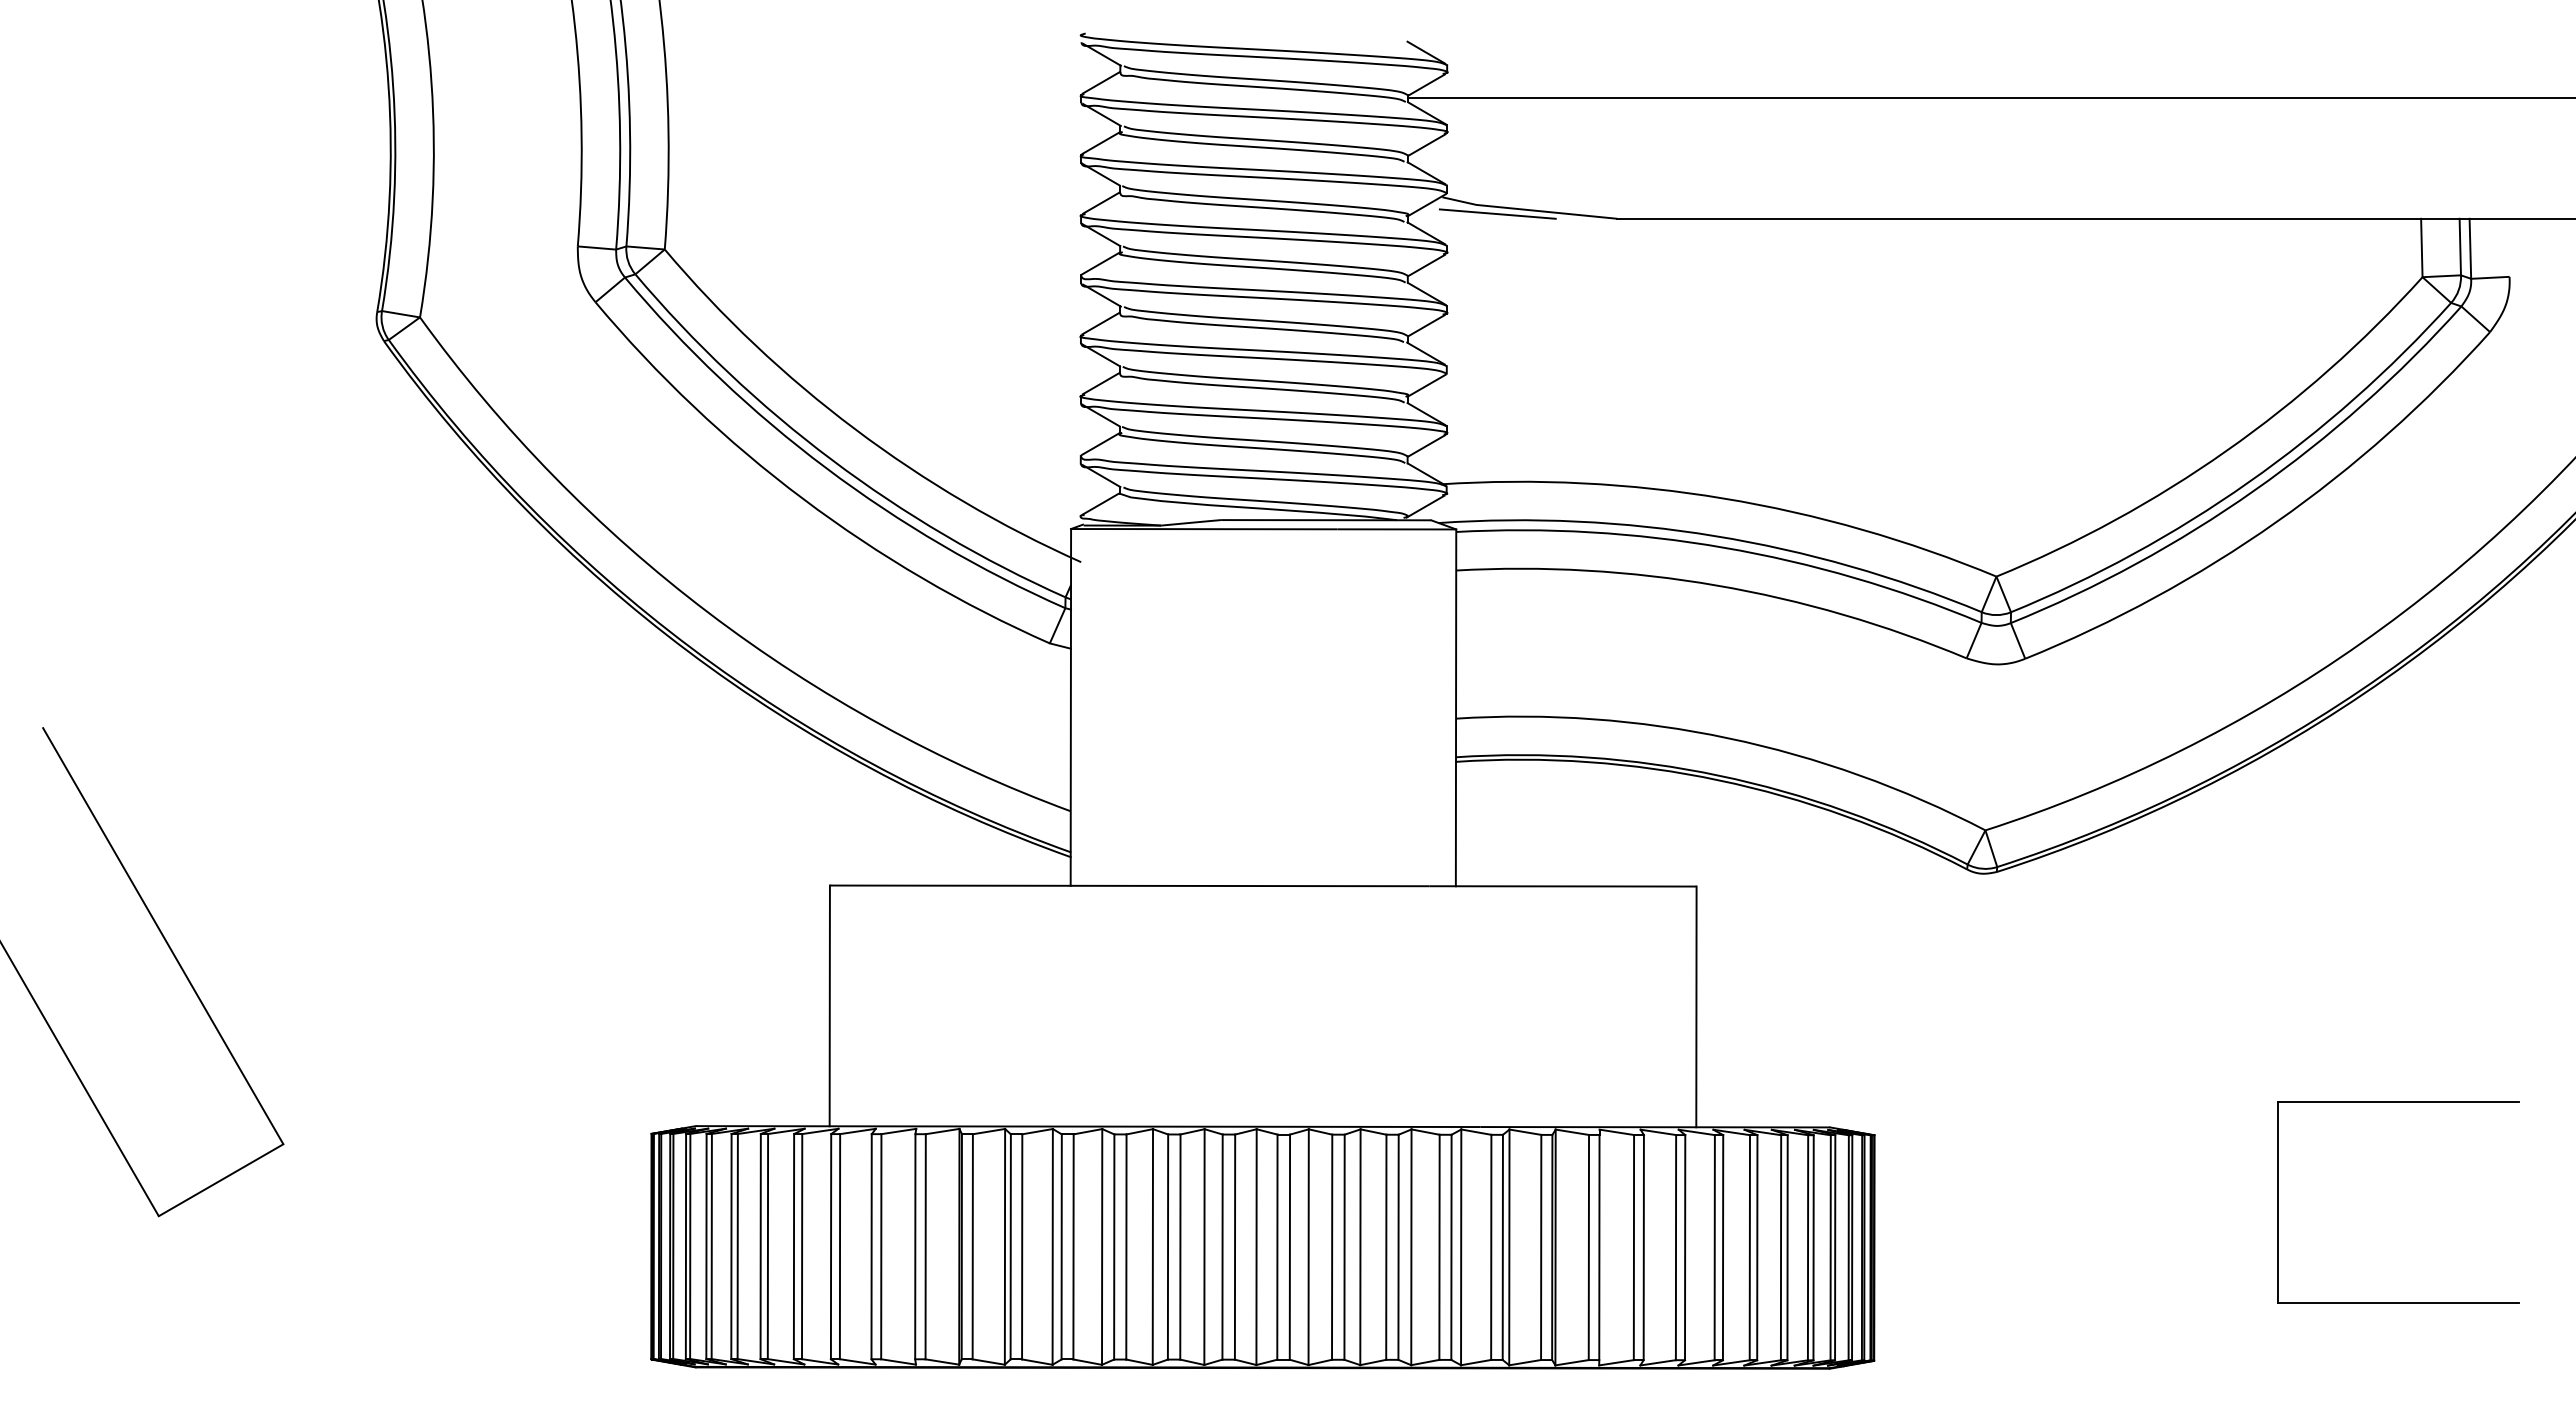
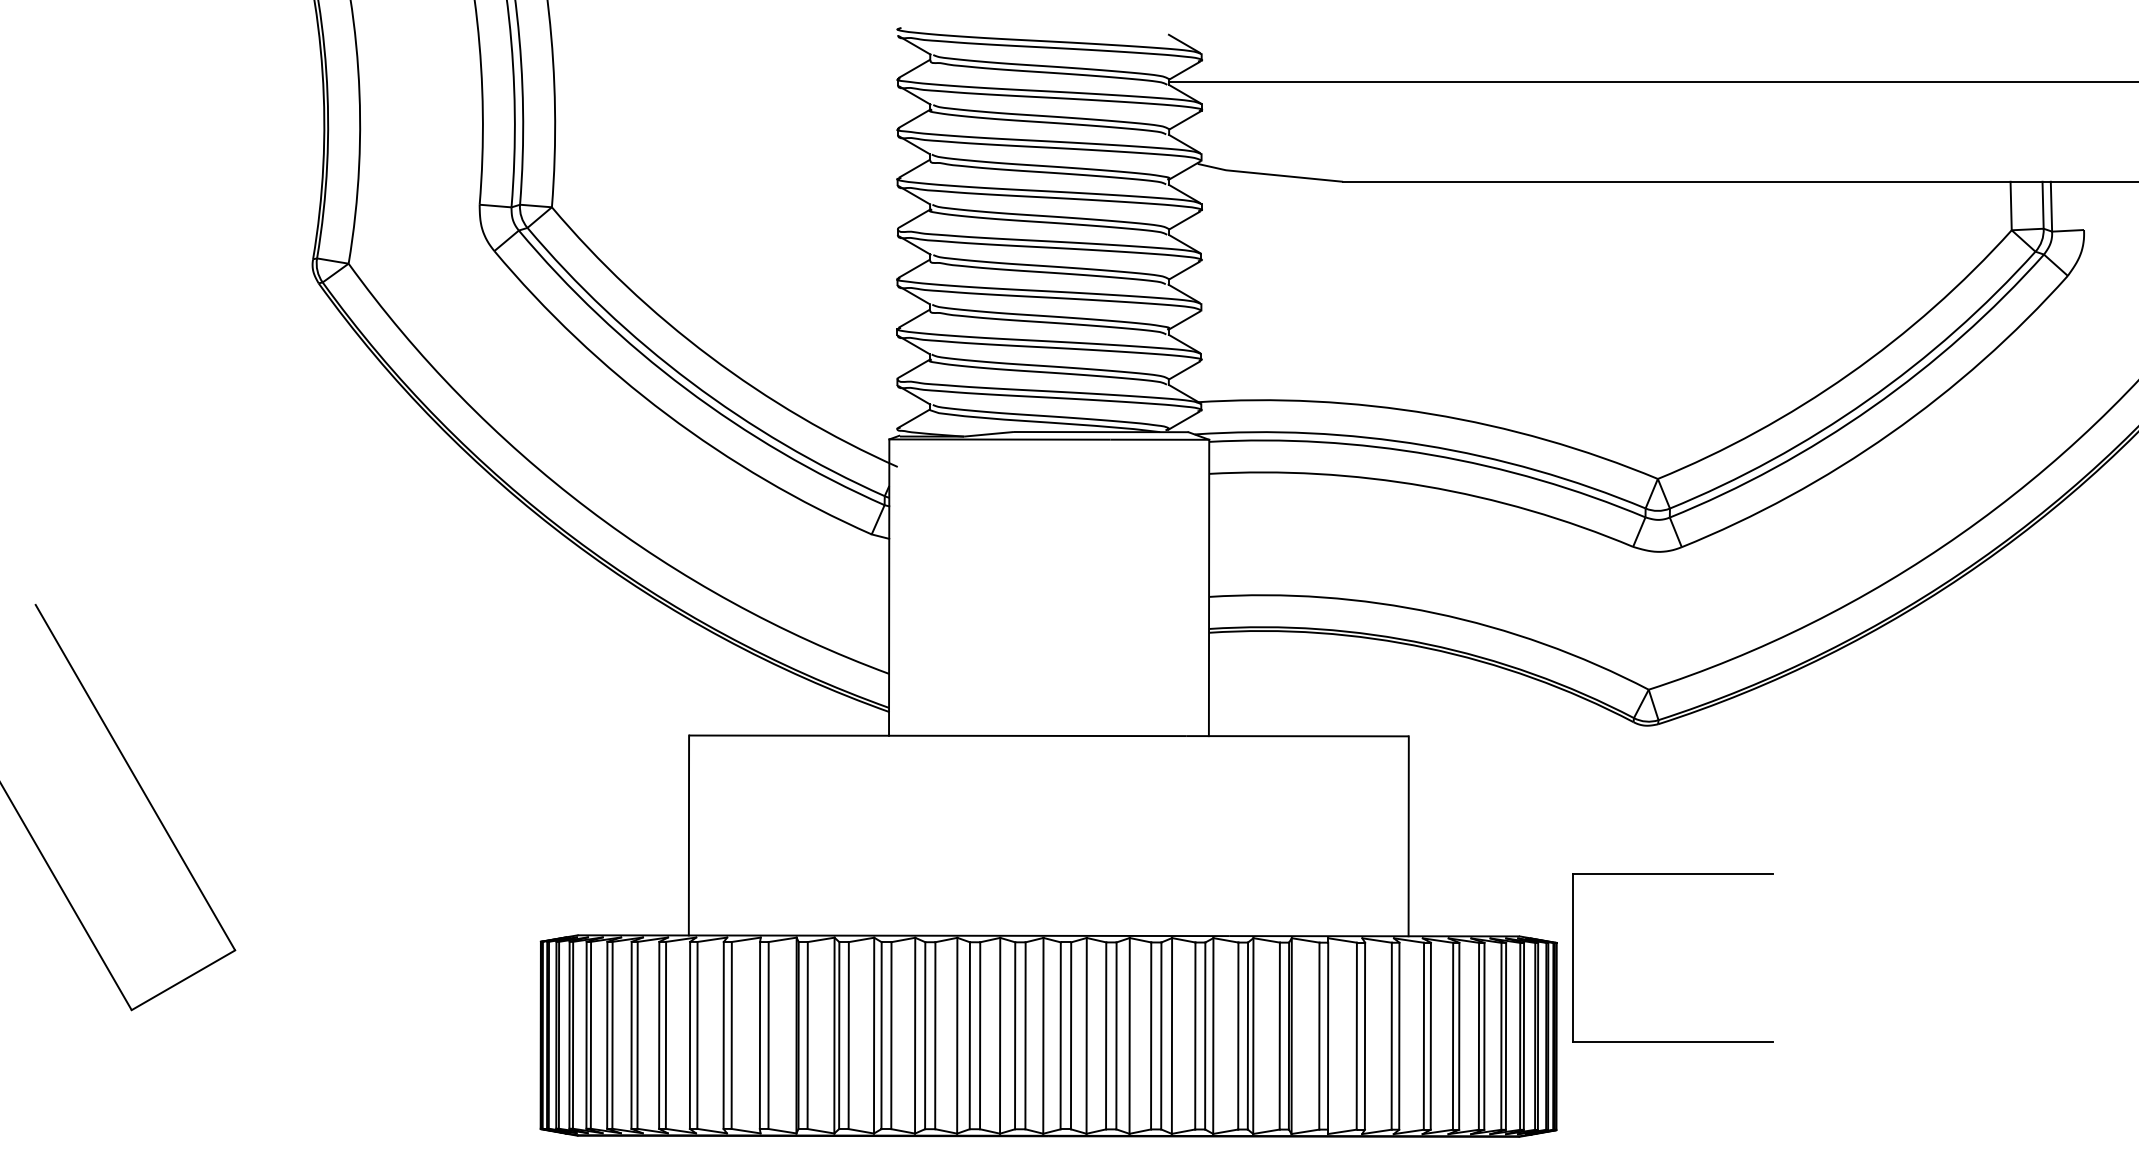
line: (1497, 213) -> (1243, 177), removed
part: (2398, 1102) -> (1672, 875), moved

